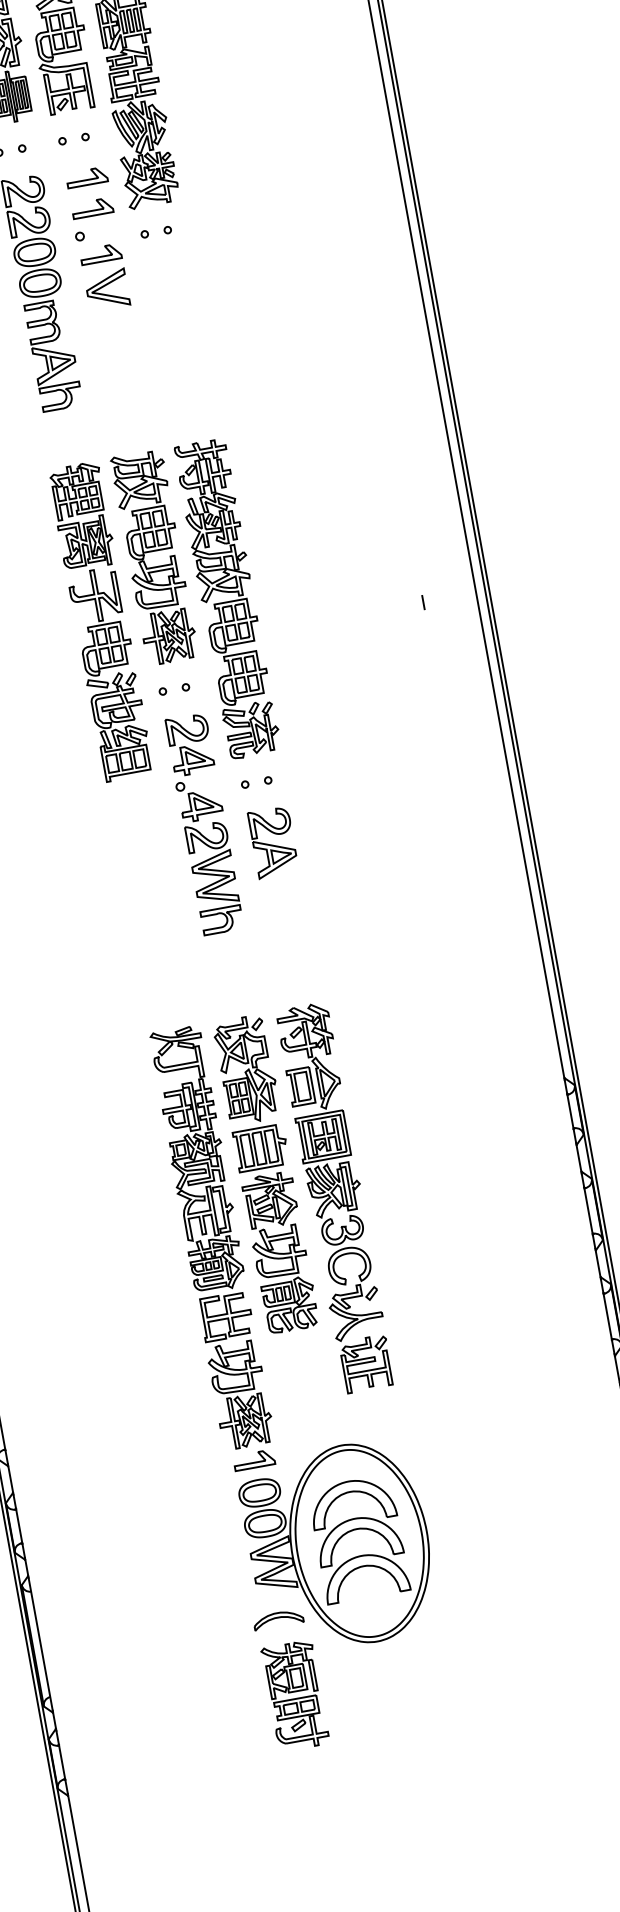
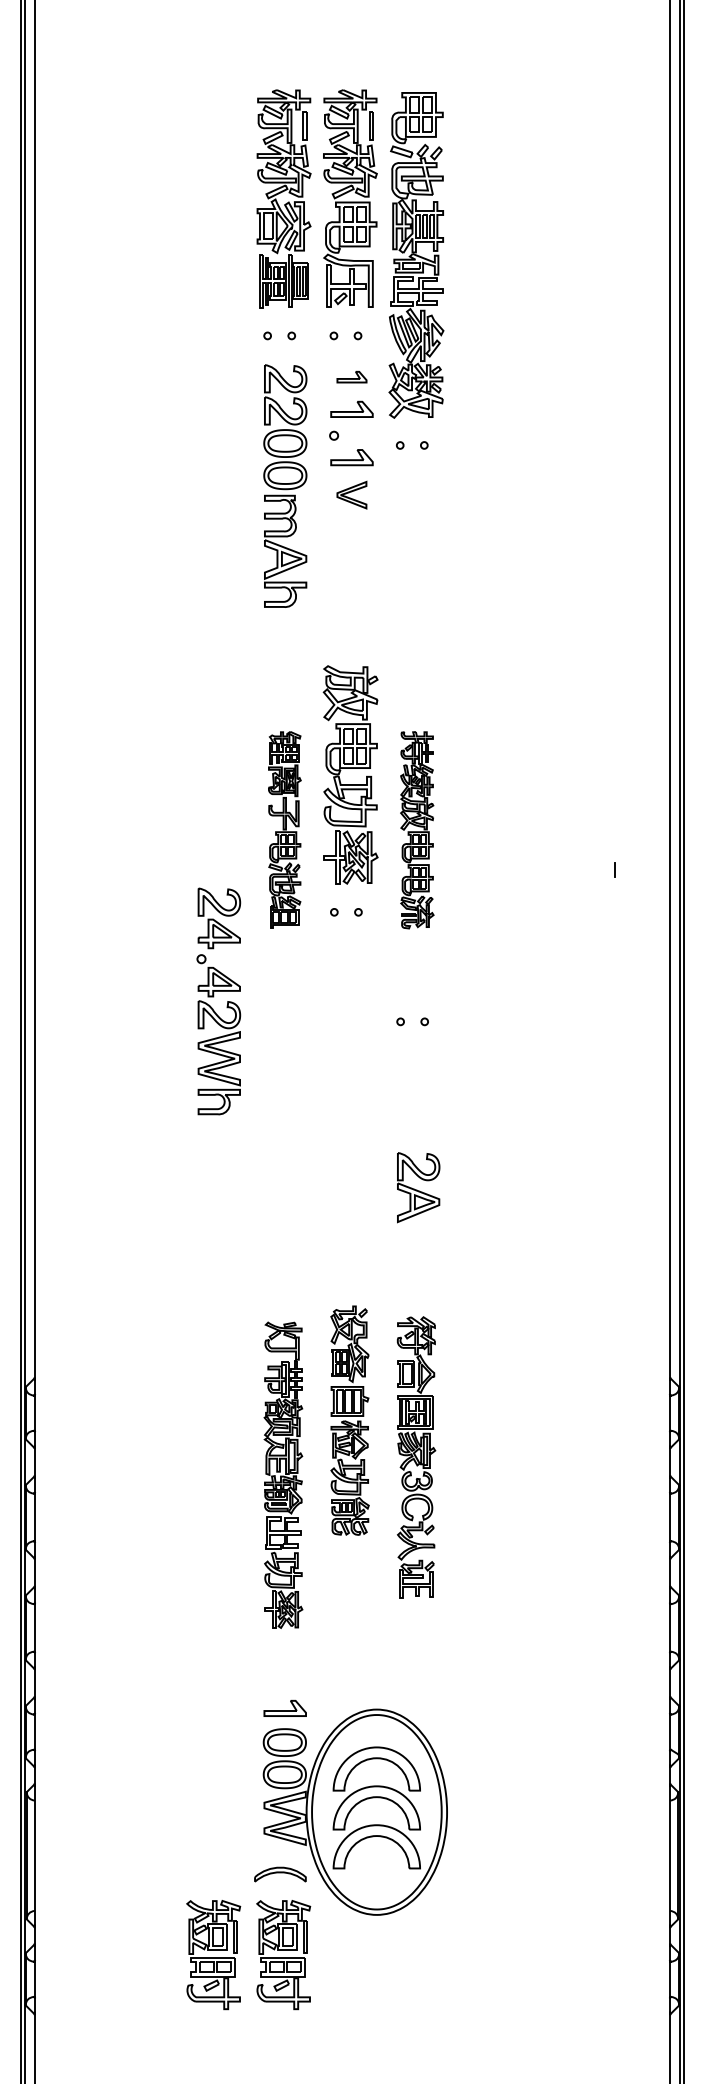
part: (86, 176) -> (351, 376), size x0.7
part: (106, 290) -> (351, 495), size x0.7
part: (227, 598) -> (417, 829), size x0.6
part: (100, 621) -> (284, 829), size x0.6
part: (199, 820) -> (214, 996), moved
part: (273, 842) -> (418, 1187), moved
part: (265, 1174) -> (349, 1420), size x0.7
part: (335, 1197) -> (416, 1457), size x0.7
part: (212, 1238) -> (283, 1475), size x0.7
part: (228, 1708) -> (213, 1955), added

